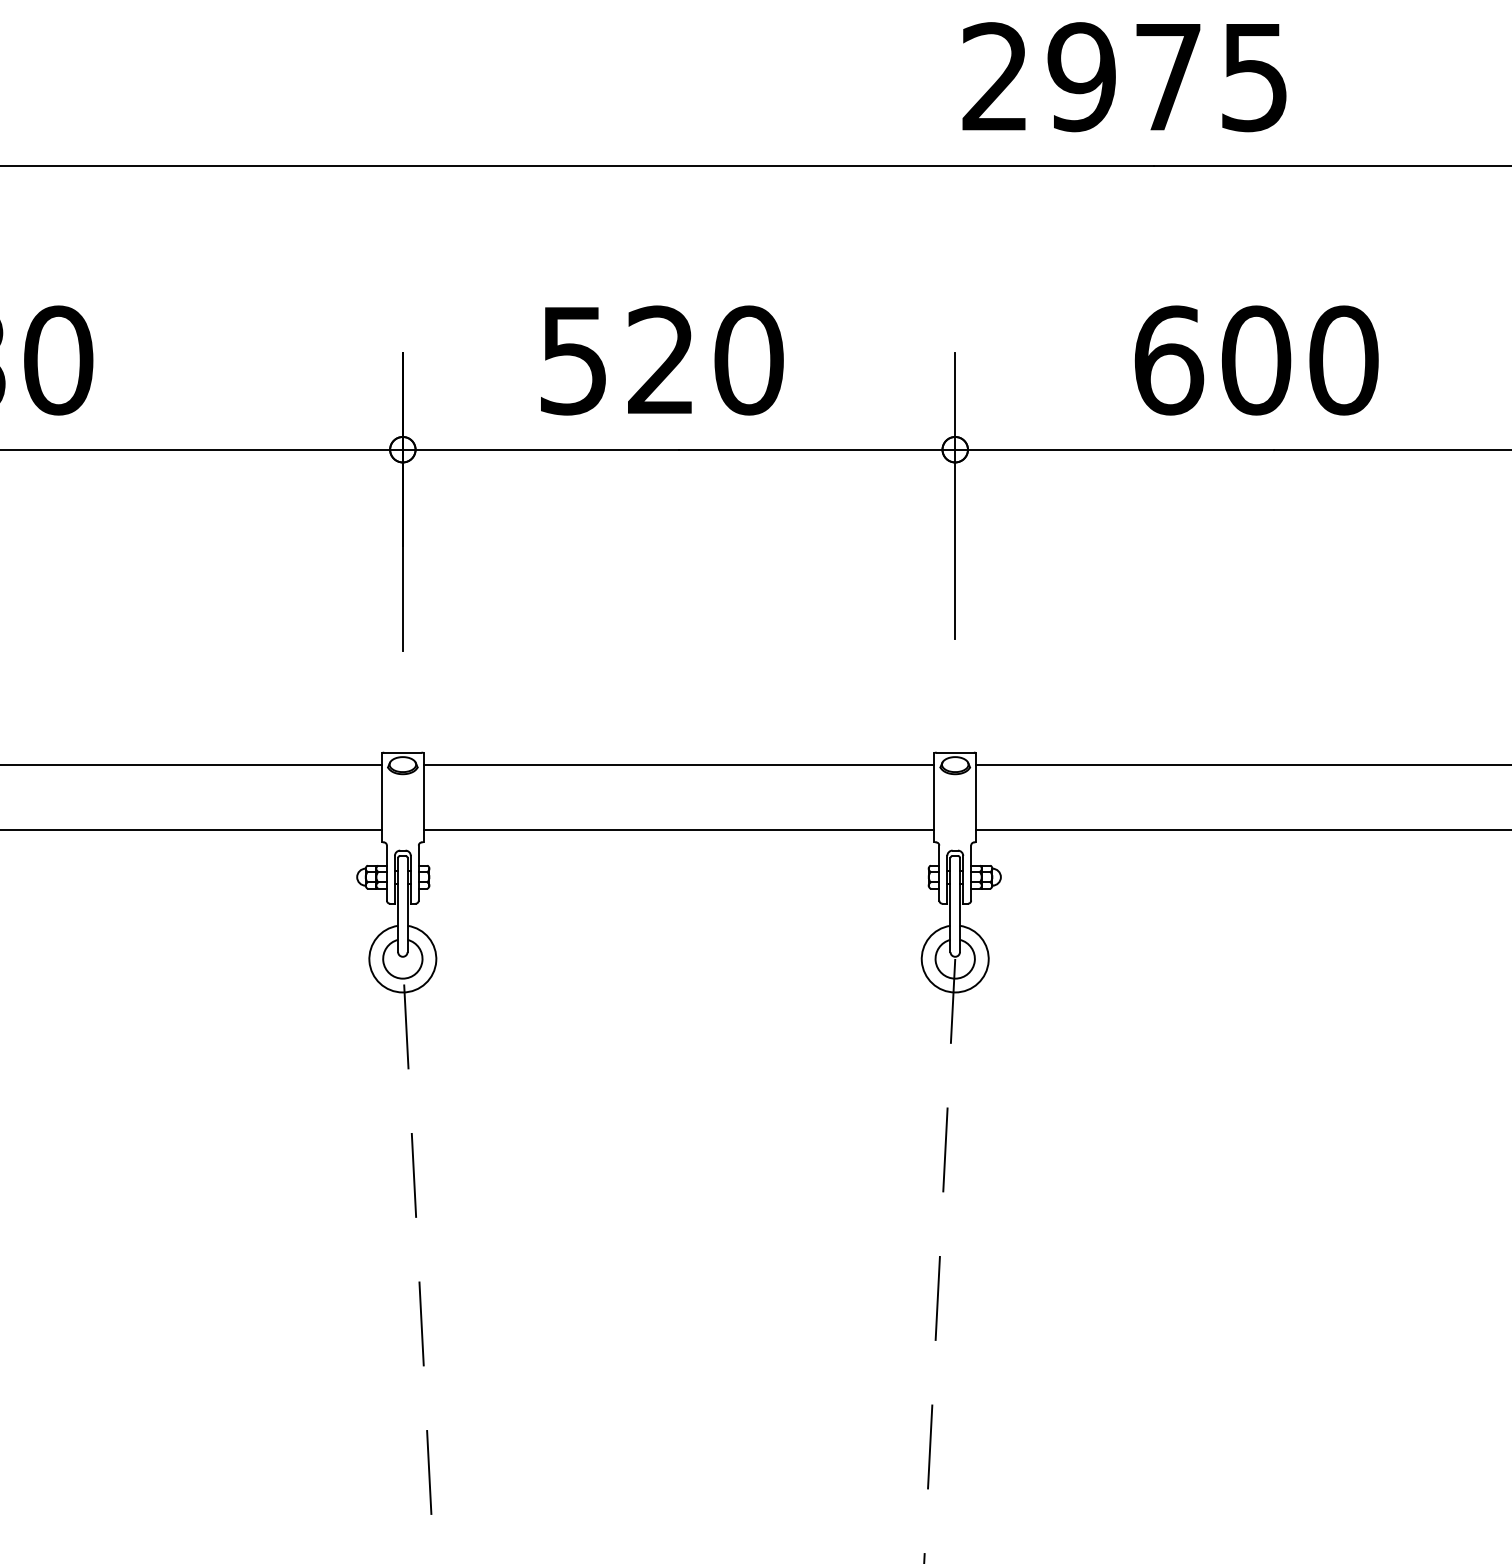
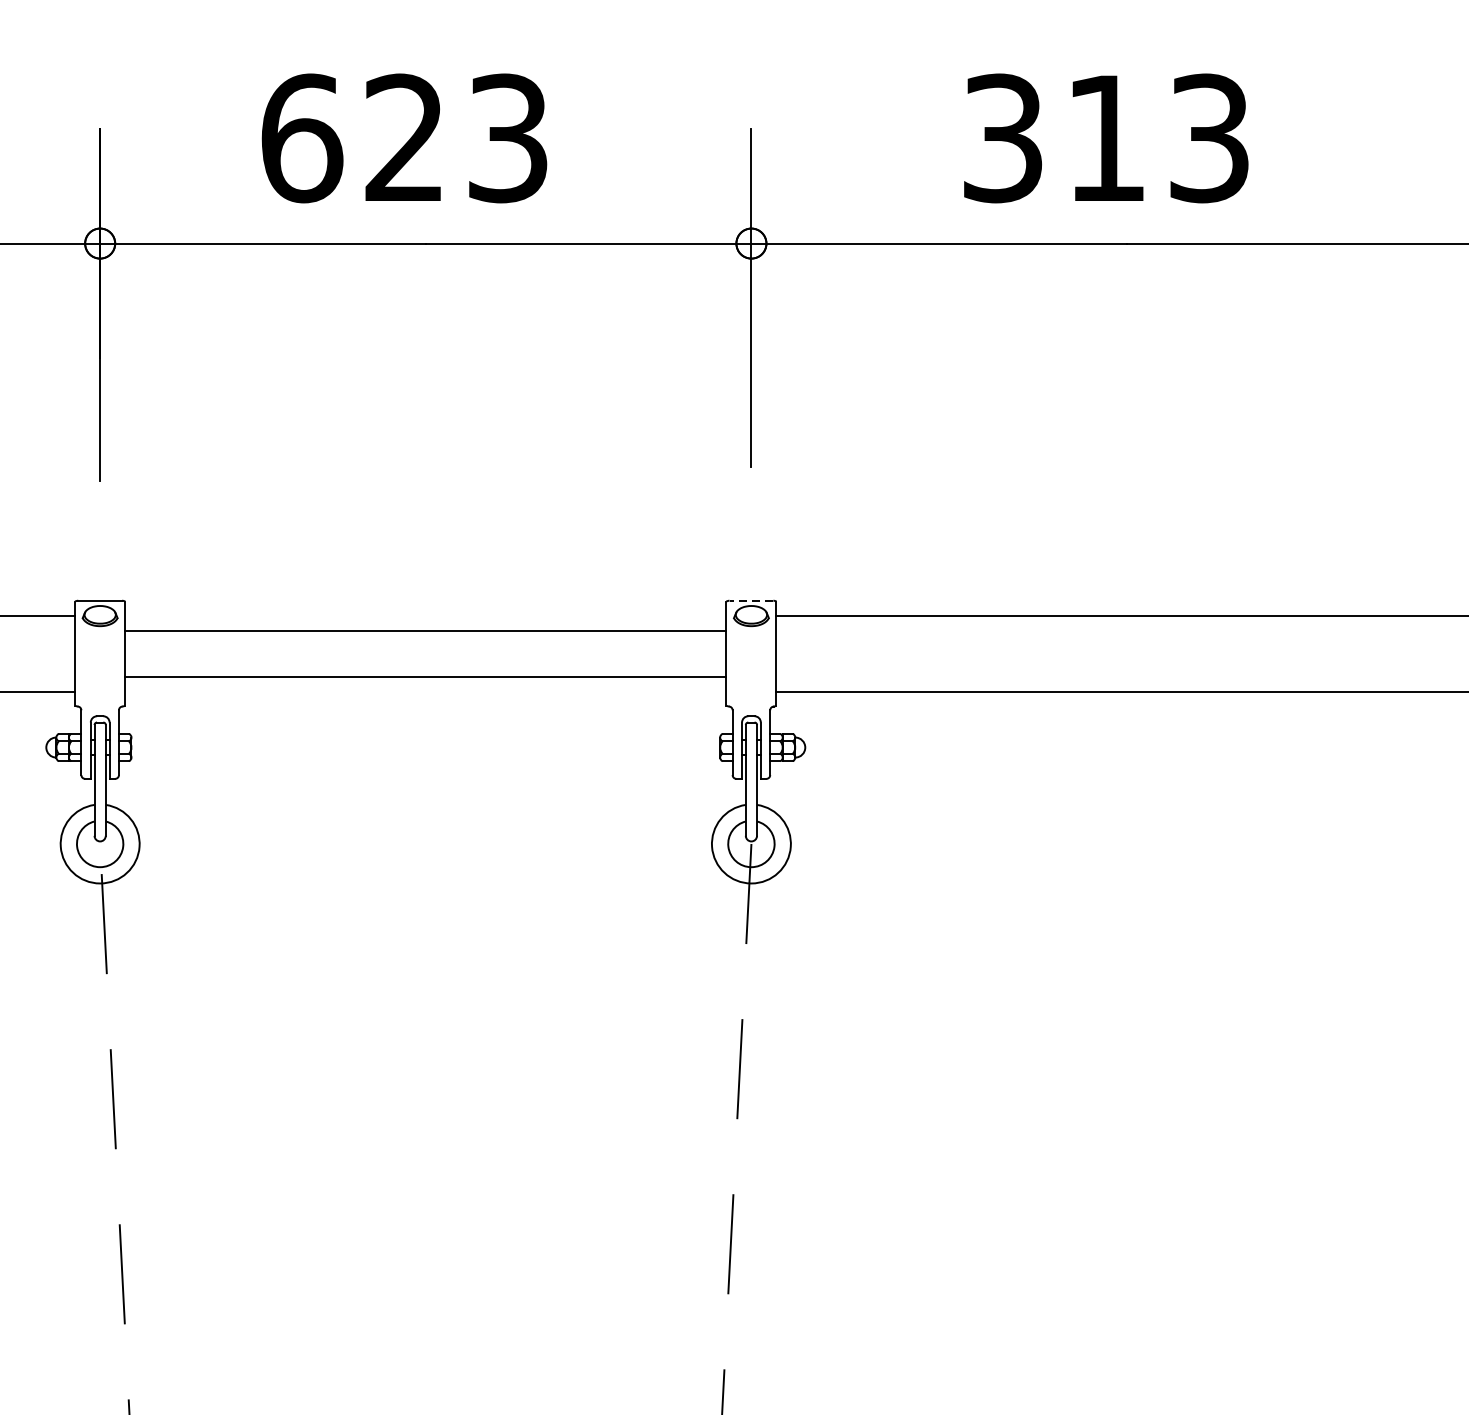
text: (661, 360) -> (405, 138), 520 -> 623
text: (1256, 360) -> (1106, 138), 600 -> 313
line: (955, 752) -> (751, 600), solid -> dashed
line: (679, 765) -> (426, 677), moved
line: (679, 829) -> (426, 631), moved

